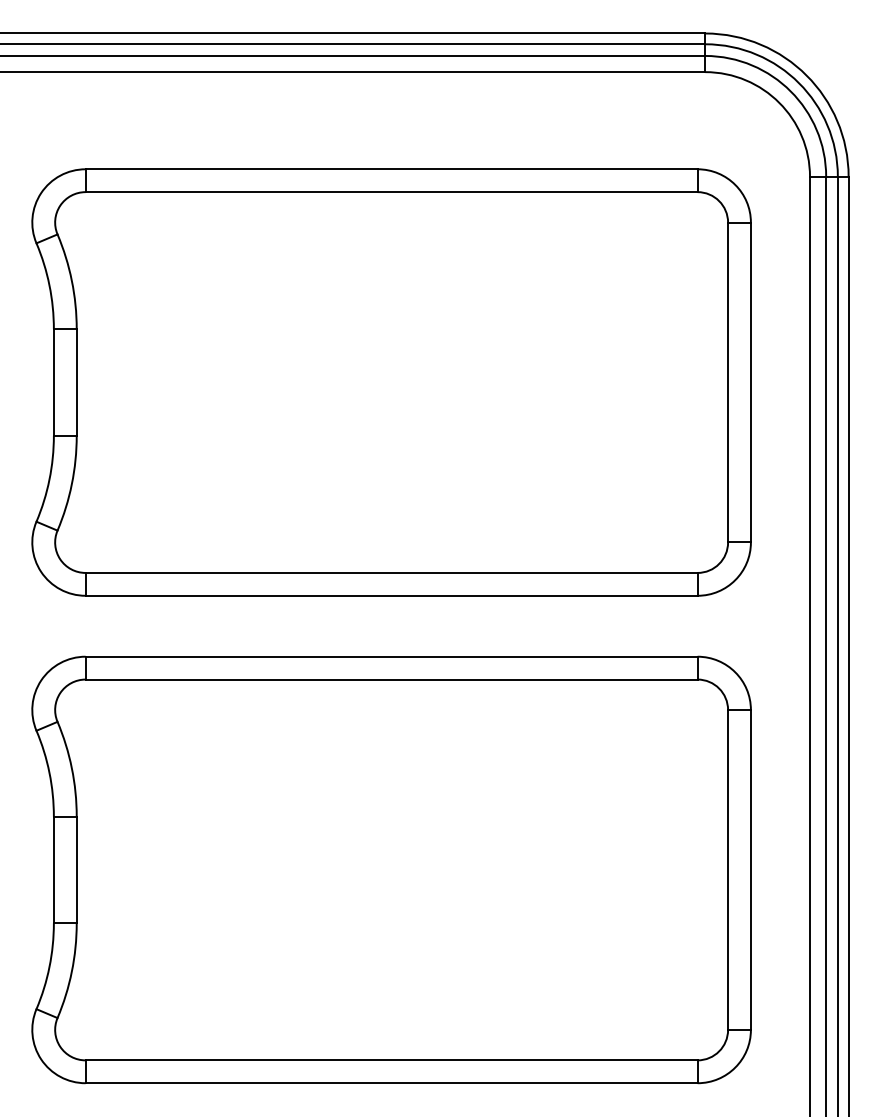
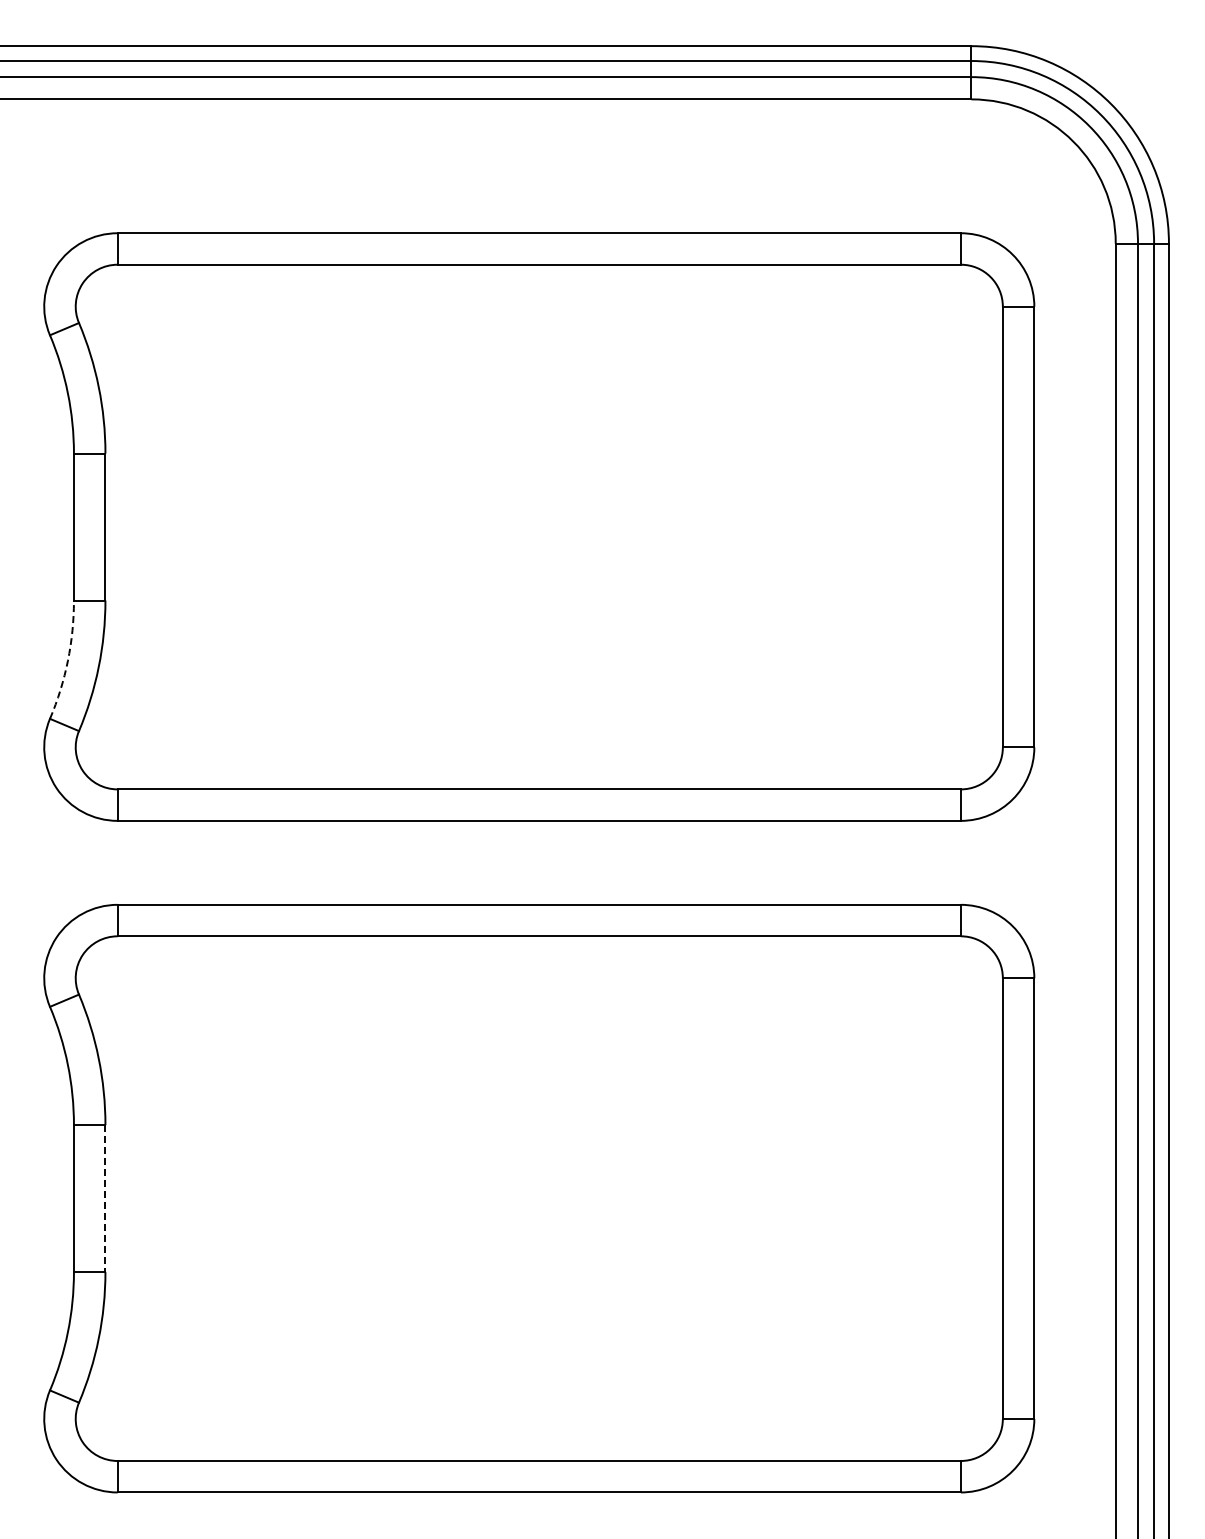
arc: (49, 479) -> (67, 660), solid -> dashed
line: (76, 870) -> (105, 1199), solid -> dashed

